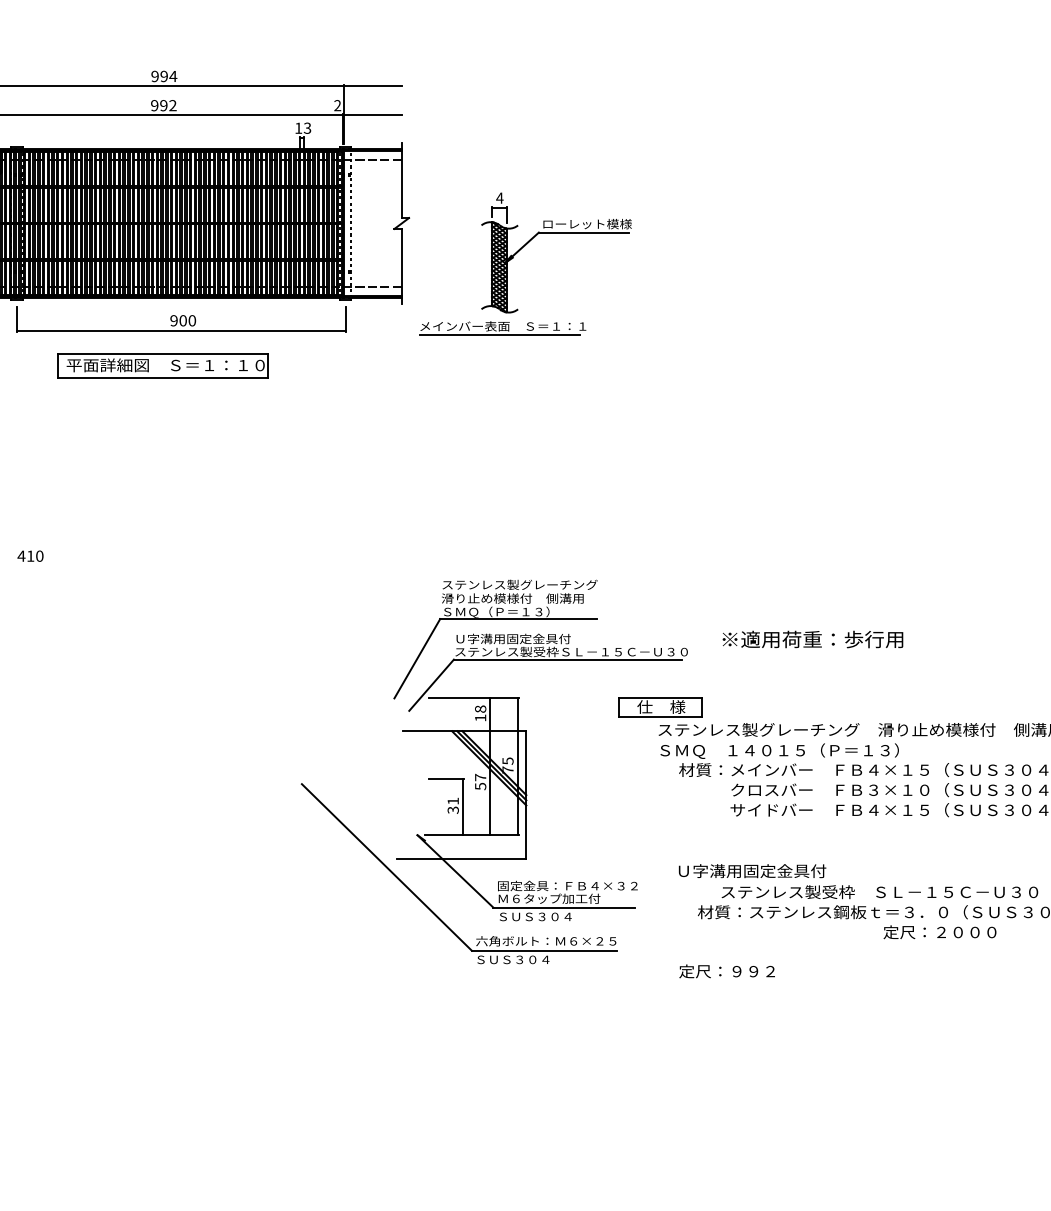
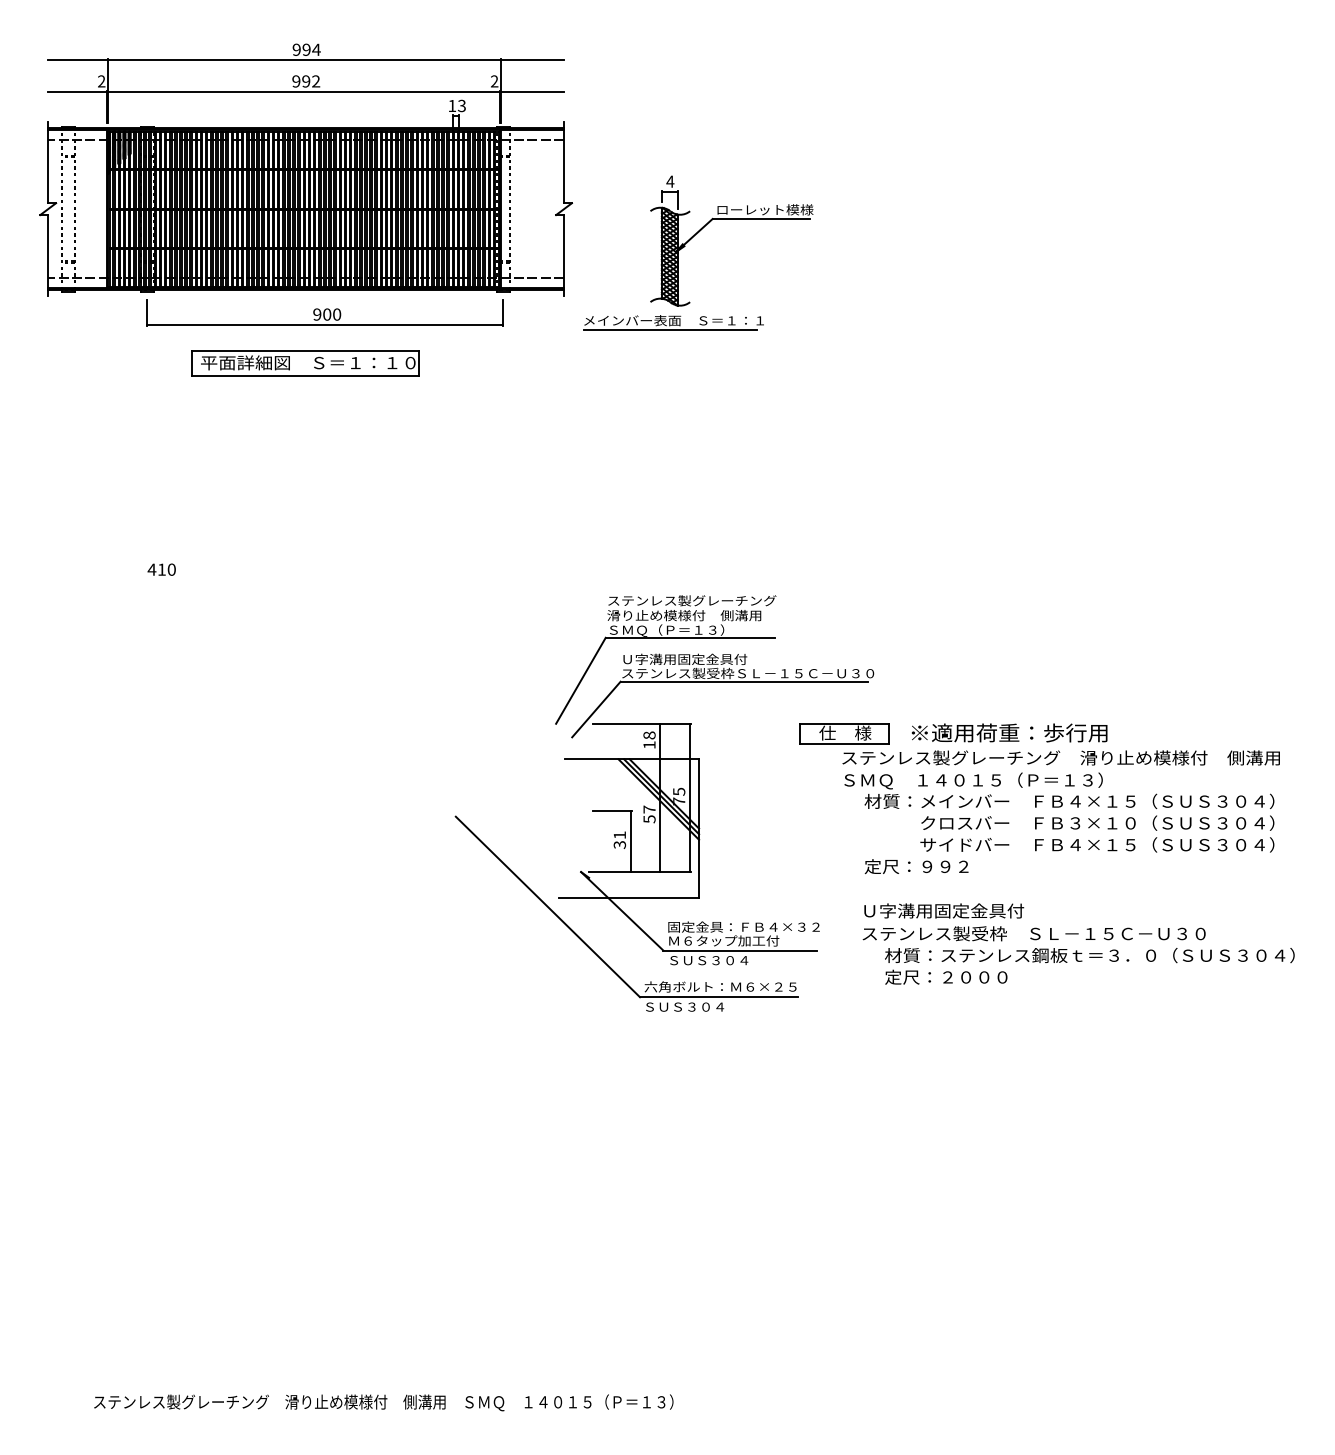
text: (812, 639) -> (1009, 732), moved
text: (879, 891) -> (1033, 933), moved
text: (940, 931) -> (946, 976), moved
text: (727, 971) -> (916, 866), moved

